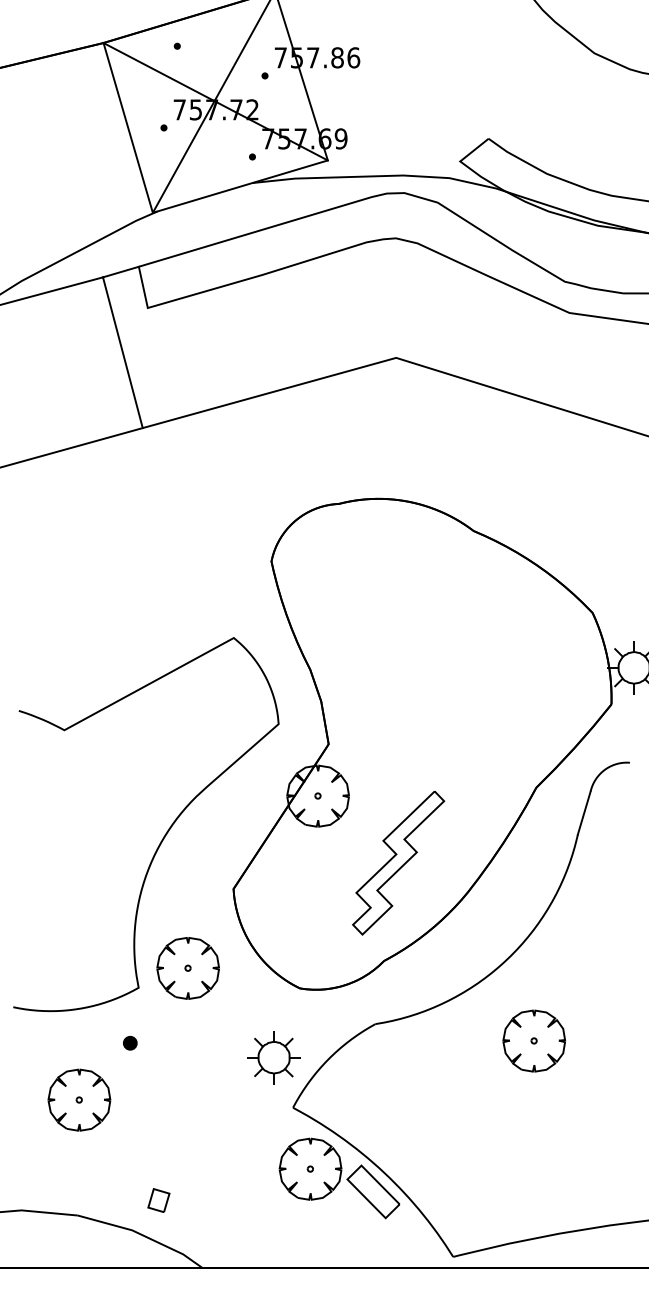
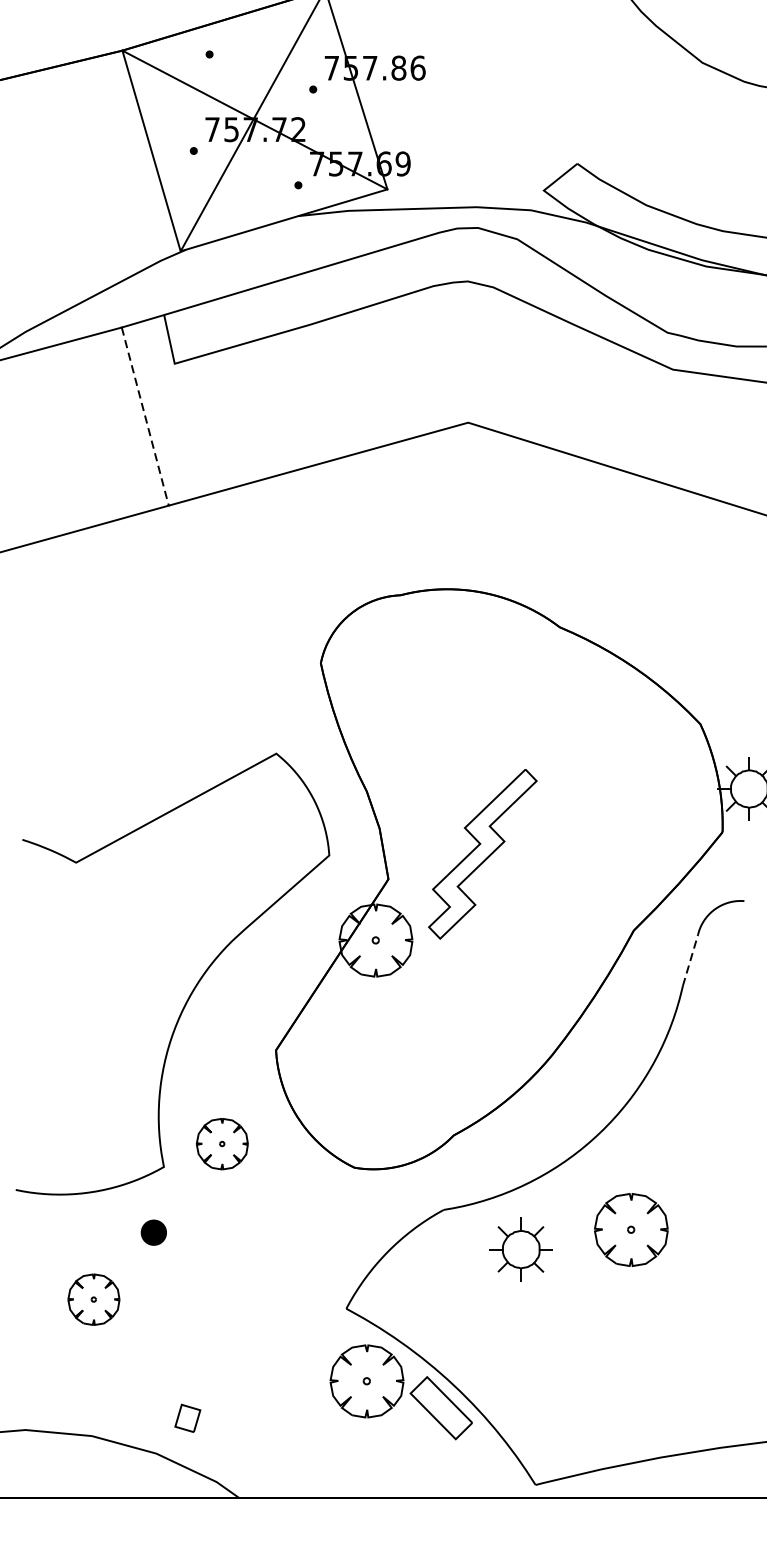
line: (122, 352) -> (144, 416), solid -> dashed
line: (584, 812) -> (690, 959), solid -> dashed
part: (398, 863) -> (482, 854), moved
part: (187, 968) -> (221, 1144), size x0.7
part: (130, 1042) -> (154, 1231), size x1.6
part: (273, 1057) -> (520, 1249), moved
part: (79, 1099) -> (94, 1298), size x0.7

